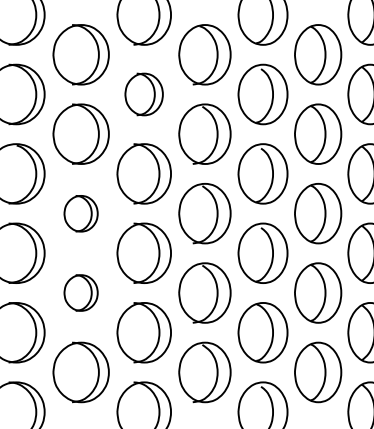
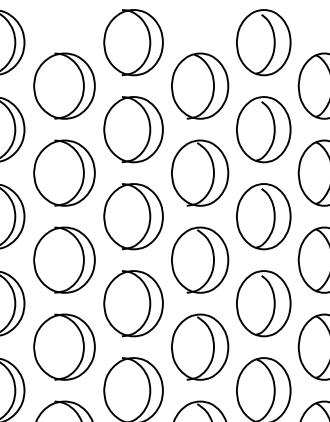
part: (143, 94) -> (132, 129), size x1.43
part: (80, 213) -> (63, 260), size x1.67
part: (80, 292) -> (63, 346), size x1.67

